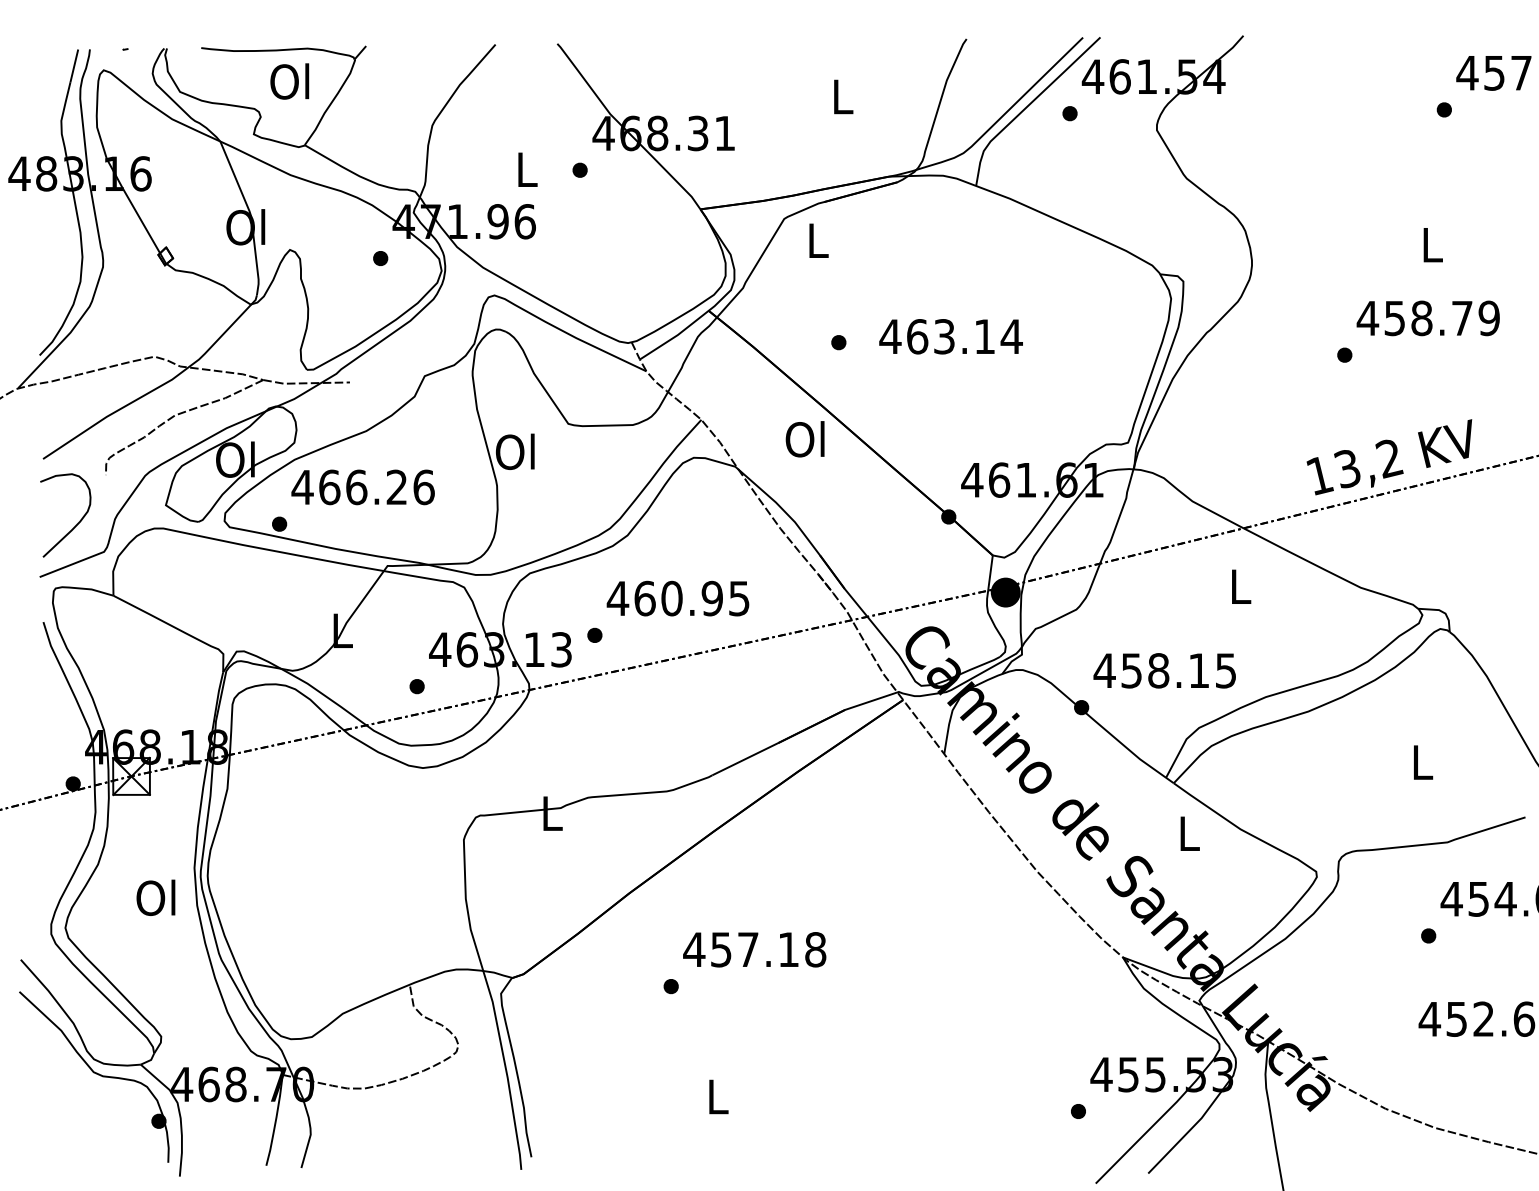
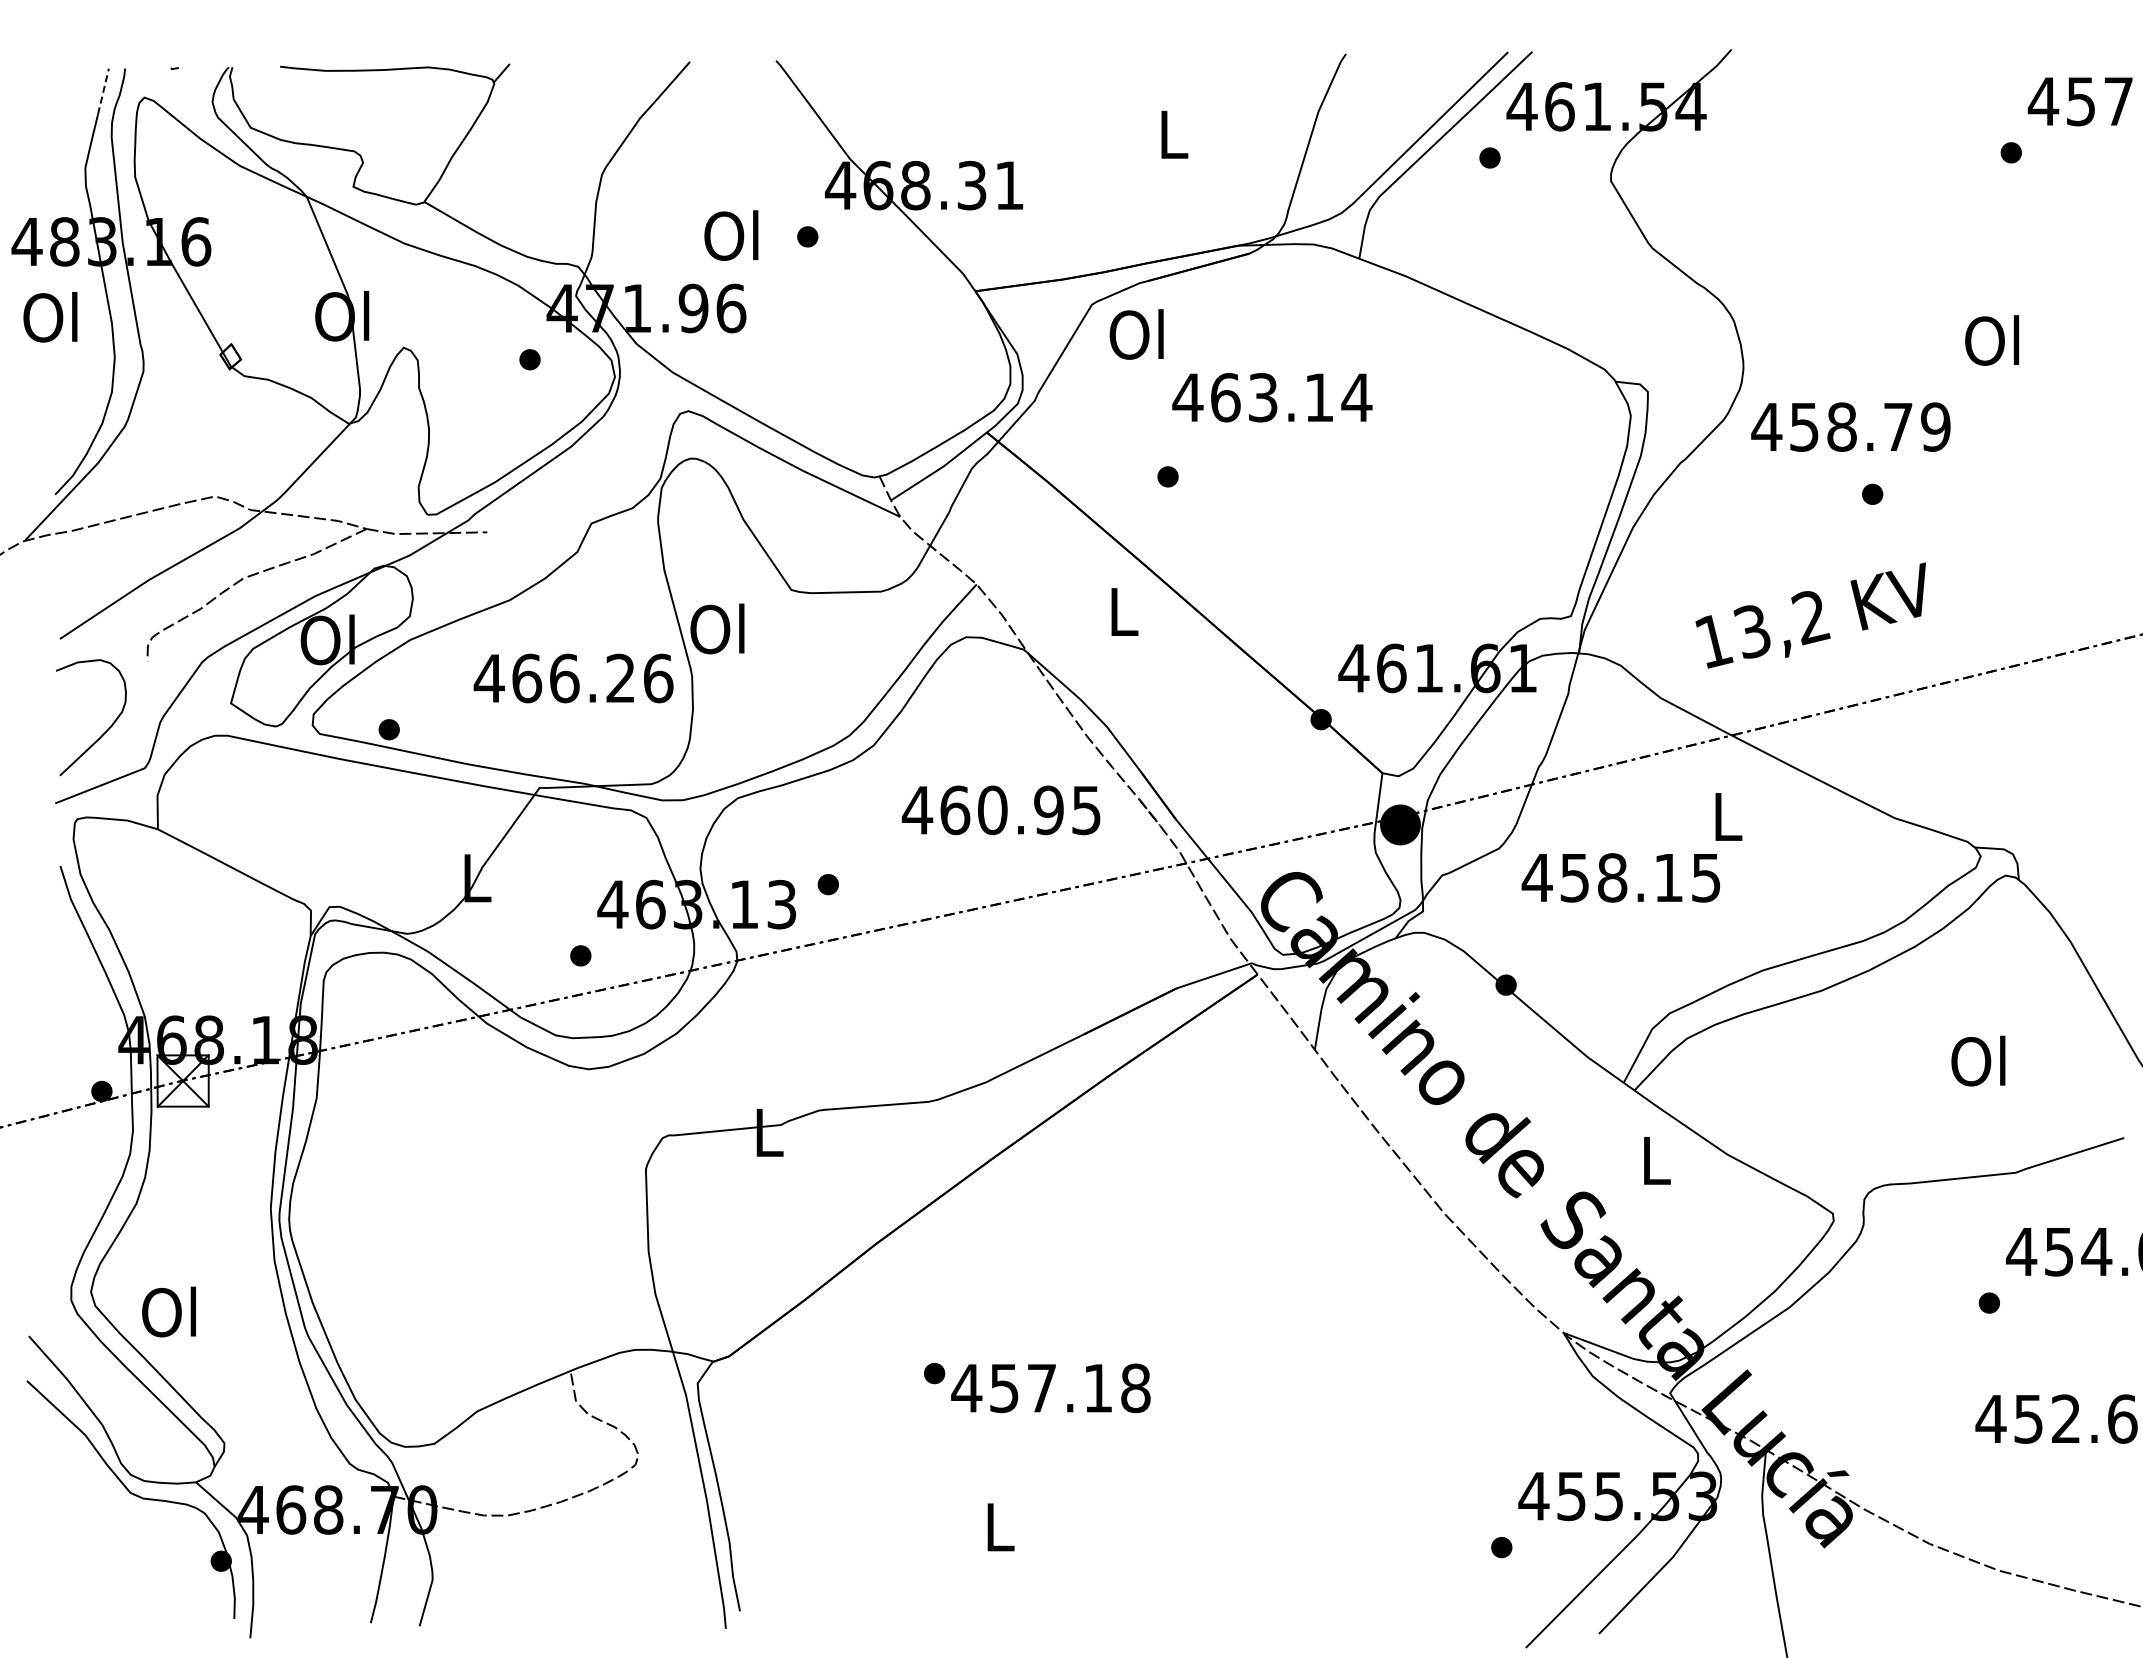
line: (74, 65) -> (103, 90), solid -> dashed
text: (289, 81) -> (50, 317), moved
text: (525, 169) -> (731, 235), L -> Ol
text: (816, 240) -> (1136, 334), L -> Ol
text: (1430, 244) -> (1992, 340), L -> Ol
text: (1427, 317) -> (1850, 426), moved
text: (951, 336) -> (1272, 397), moved
text: (805, 439) -> (1121, 611), Ol -> L
text: (1389, 457) -> (1810, 615), moved
text: (363, 487) -> (573, 678), moved
text: (677, 598) -> (1000, 810), moved
text: (1164, 670) -> (1620, 877), moved
text: (1420, 761) -> (1978, 1060), L -> Ol
text: (155, 897) -> (168, 1311), moved
text: (754, 949) -> (1050, 1388), moved

